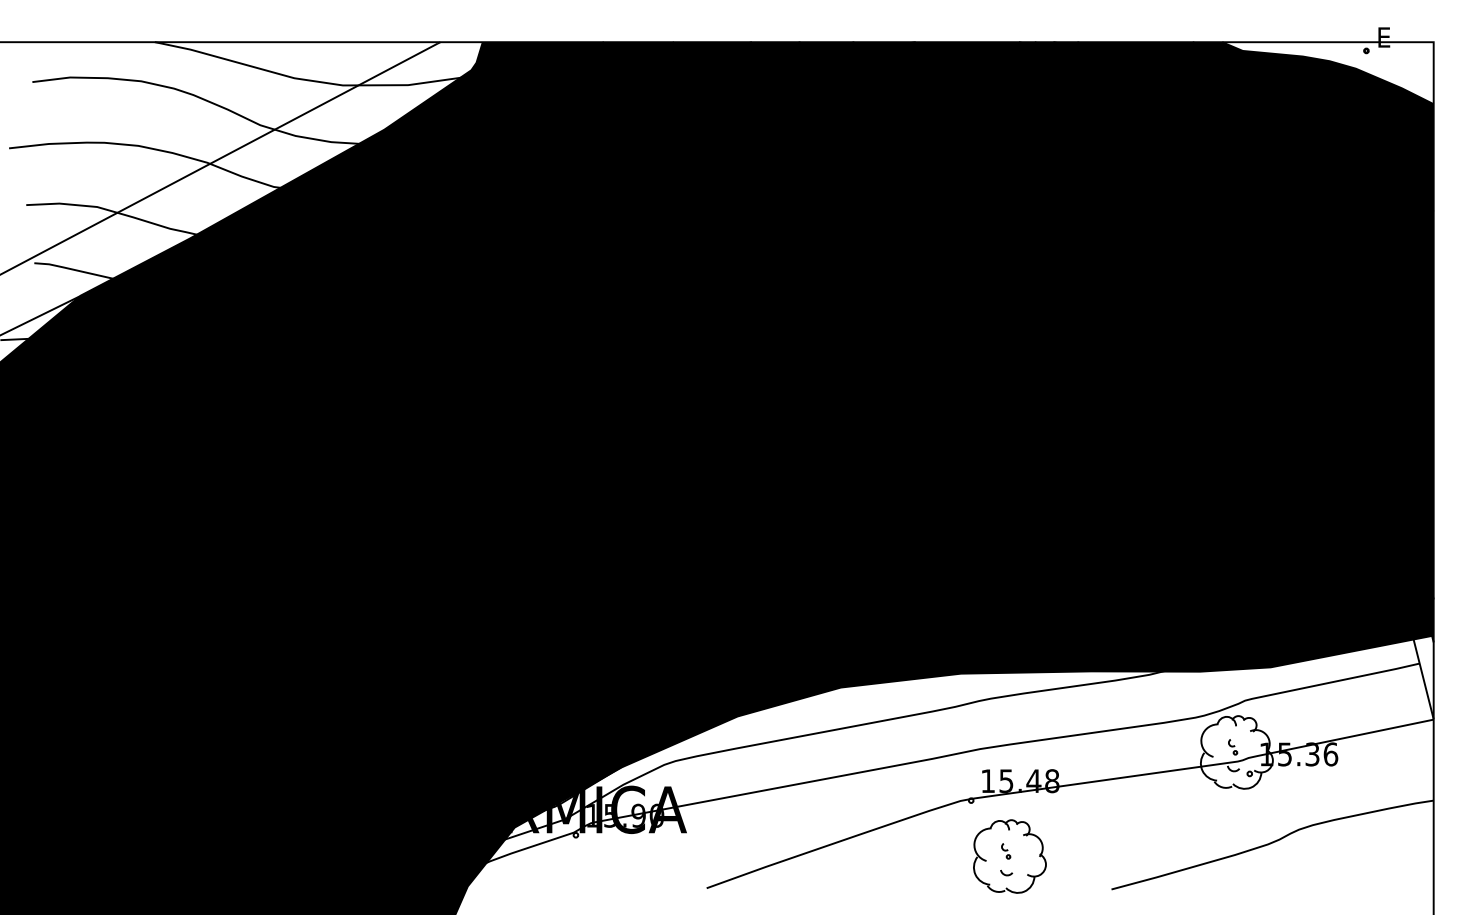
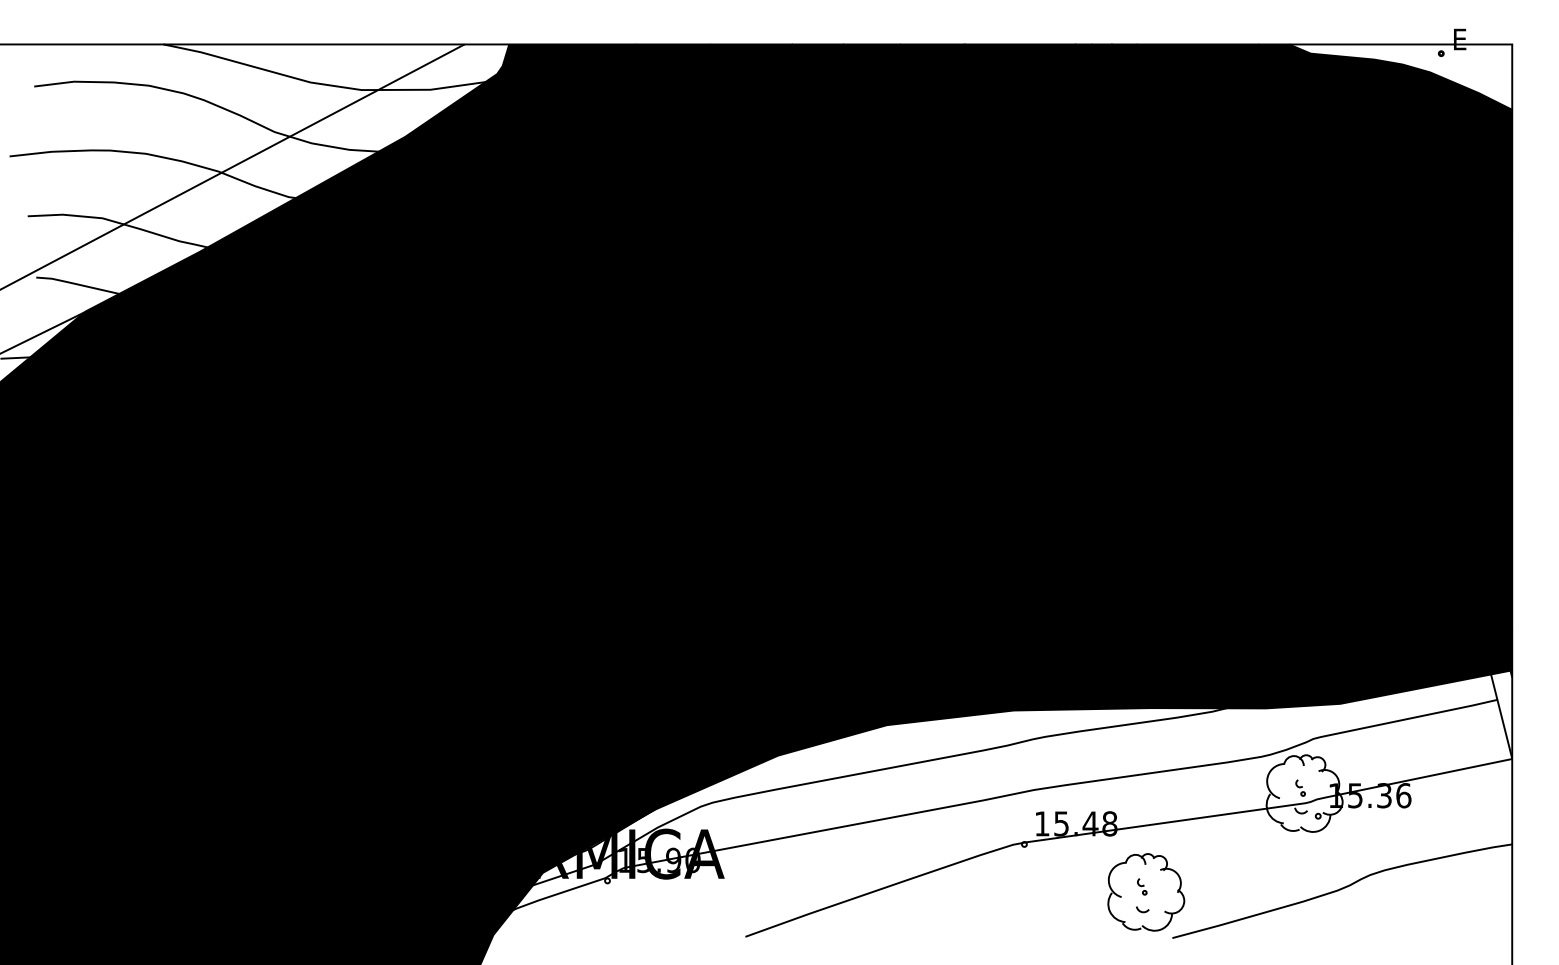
part: (1010, 856) -> (1146, 892), moved

